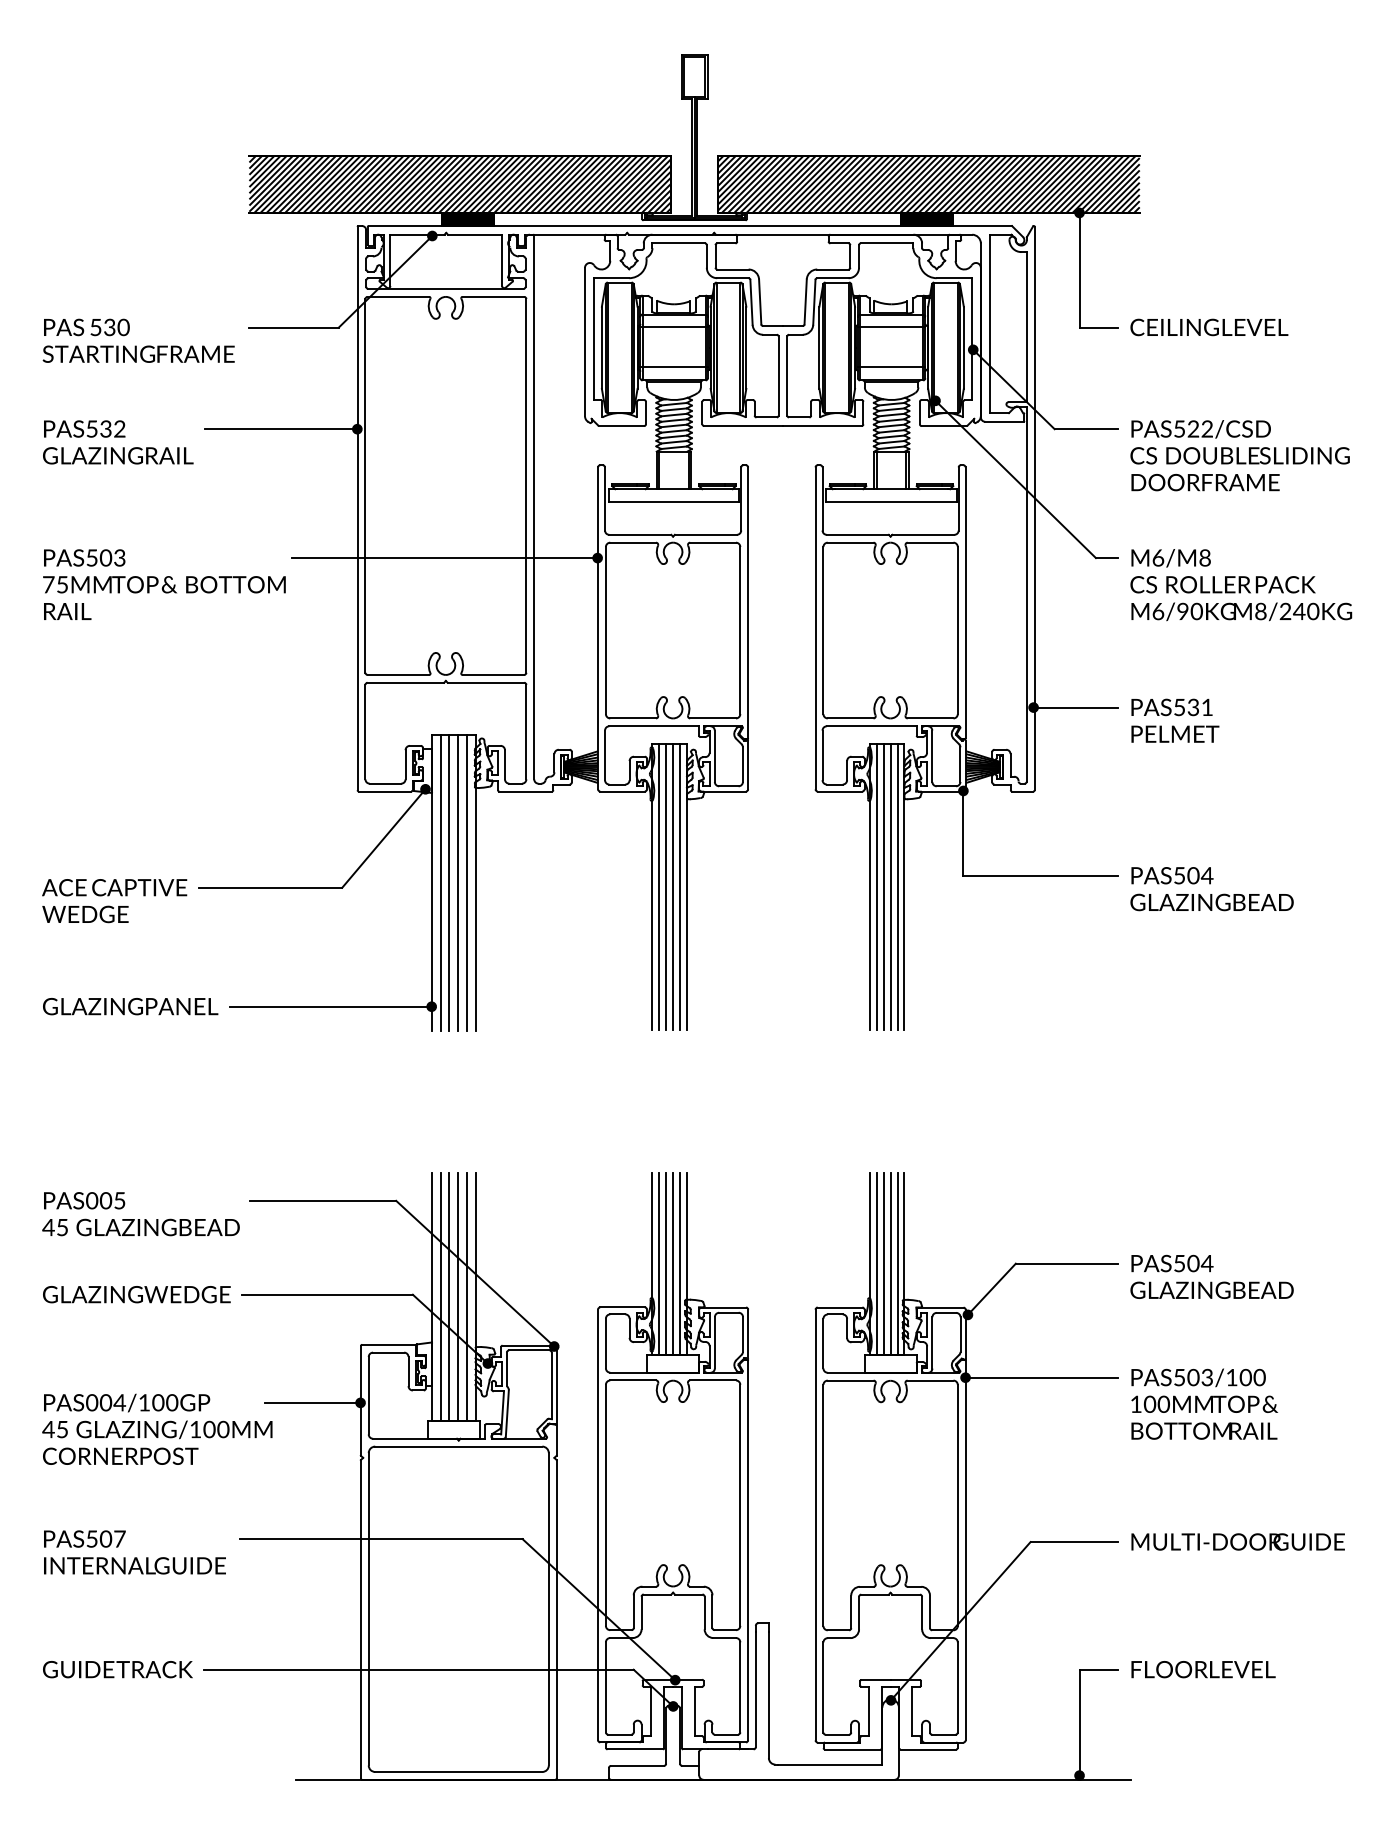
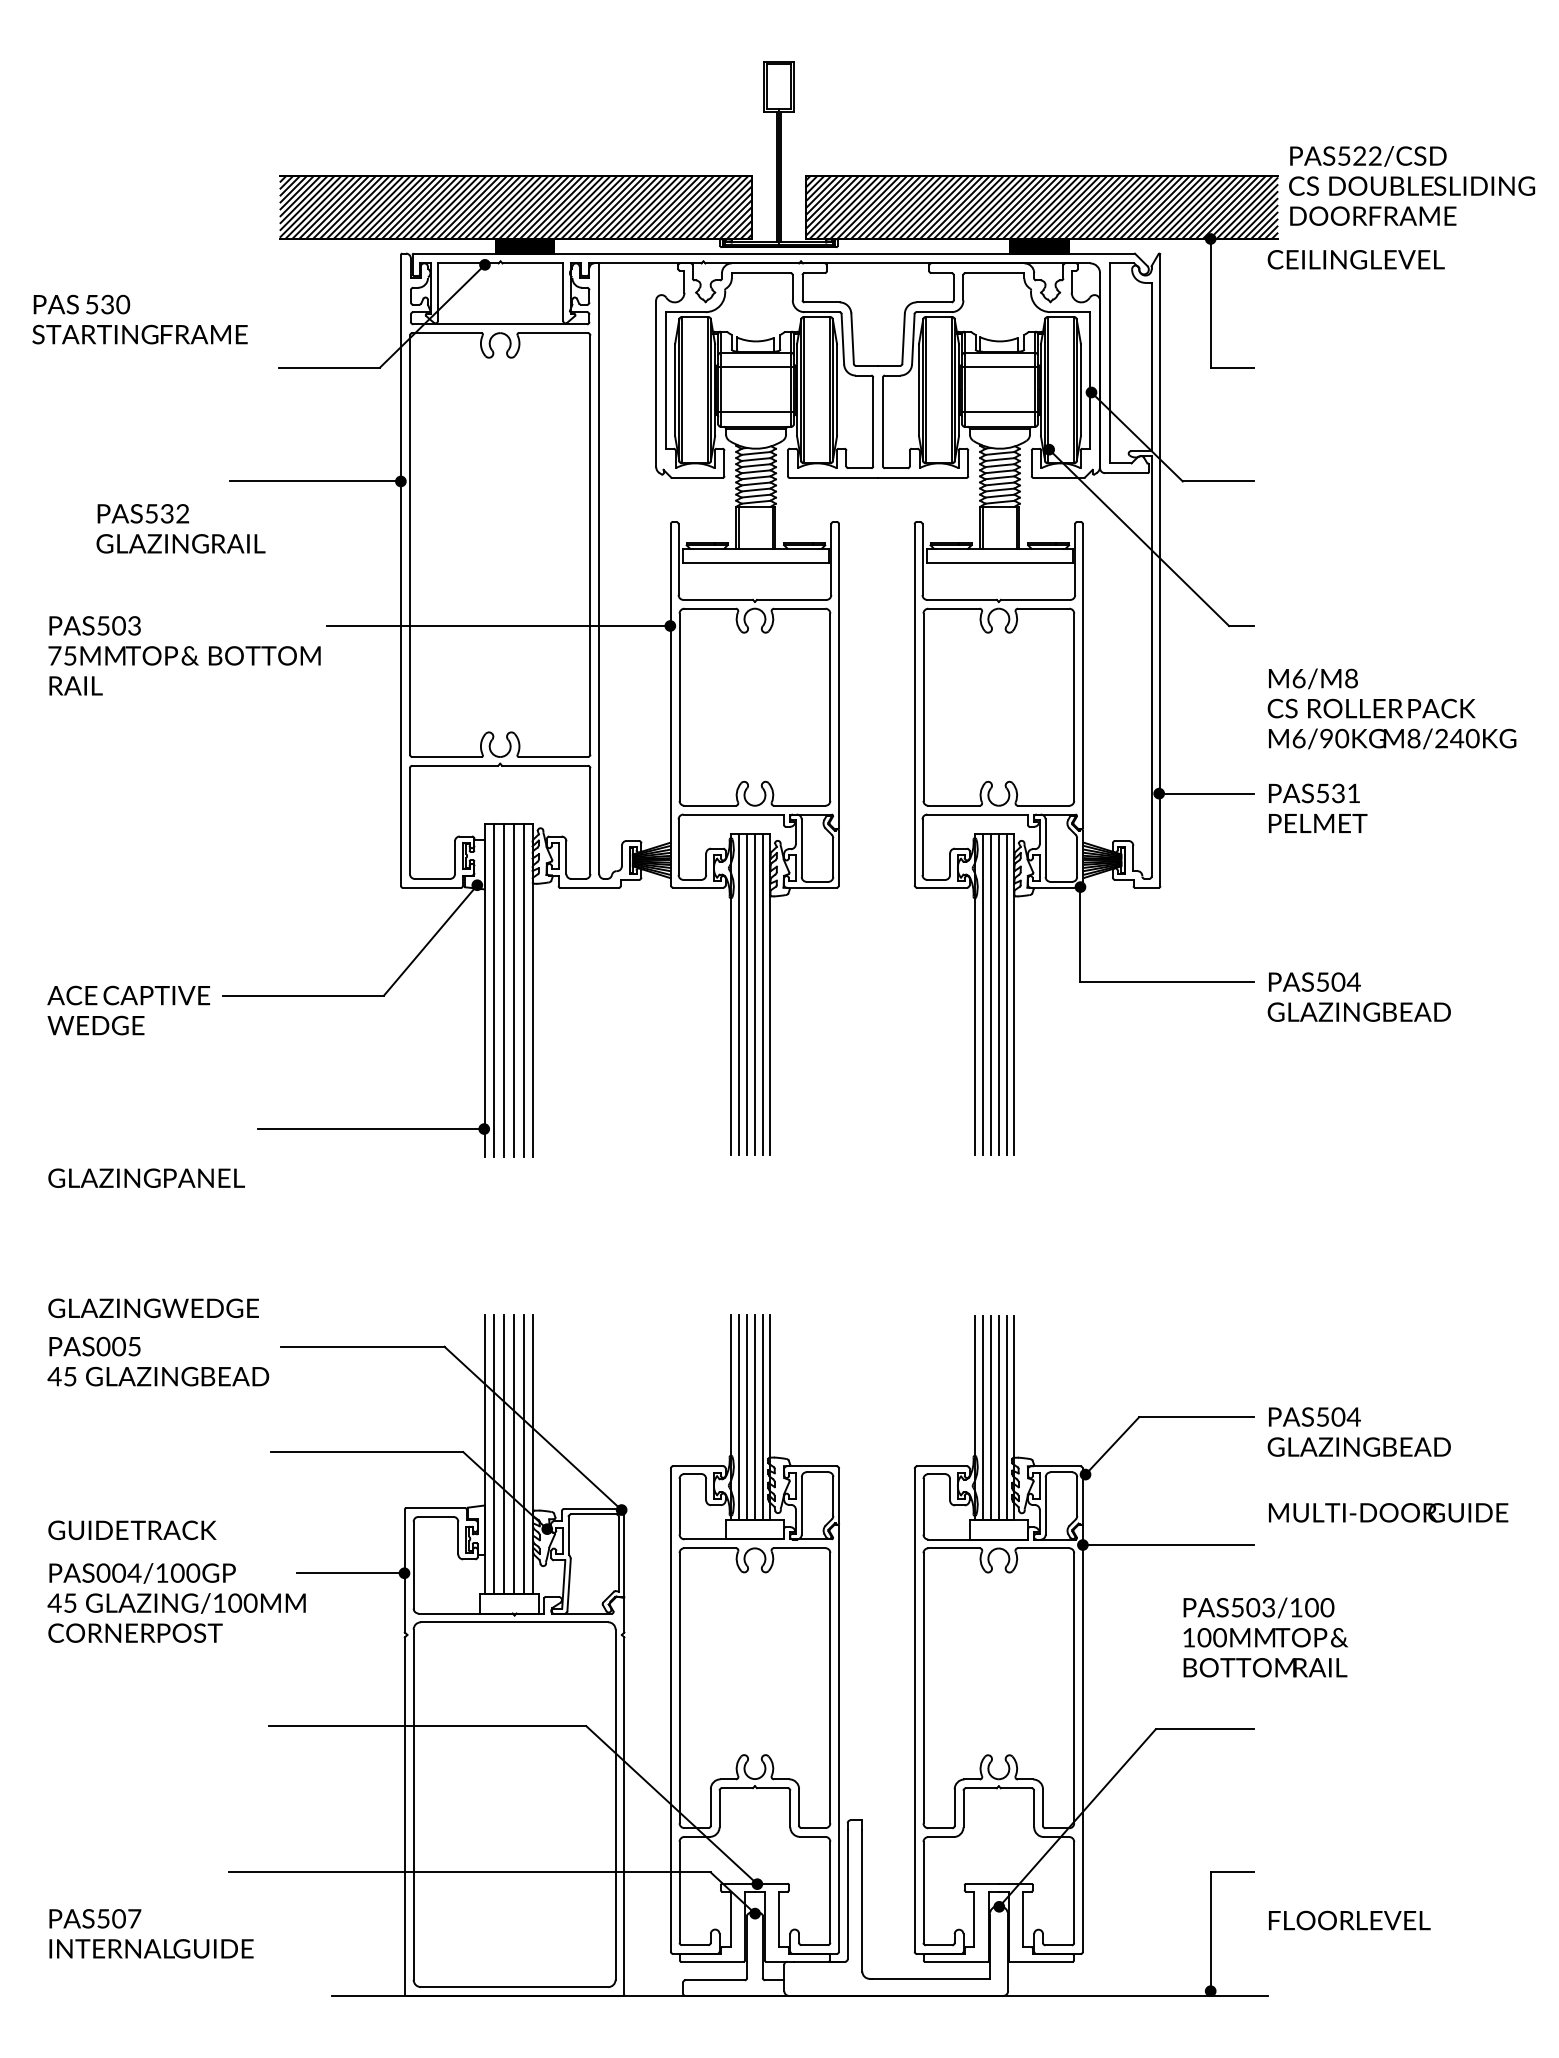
text: (1209, 327) -> (1356, 259), moved
text: (138, 340) -> (139, 319), moved
text: (118, 442) -> (181, 528), moved
text: (1239, 455) -> (1411, 185), moved
text: (1241, 585) -> (1392, 709), moved
text: (130, 1006) -> (146, 1178), moved
text: (136, 1294) -> (153, 1308), moved
text: (1204, 1403) -> (1265, 1636), moved
text: (1237, 1541) -> (1387, 1512), moved
text: (134, 1552) -> (151, 1933), moved
text: (117, 1669) -> (131, 1530), moved
text: (1203, 1669) -> (1349, 1920), moved

